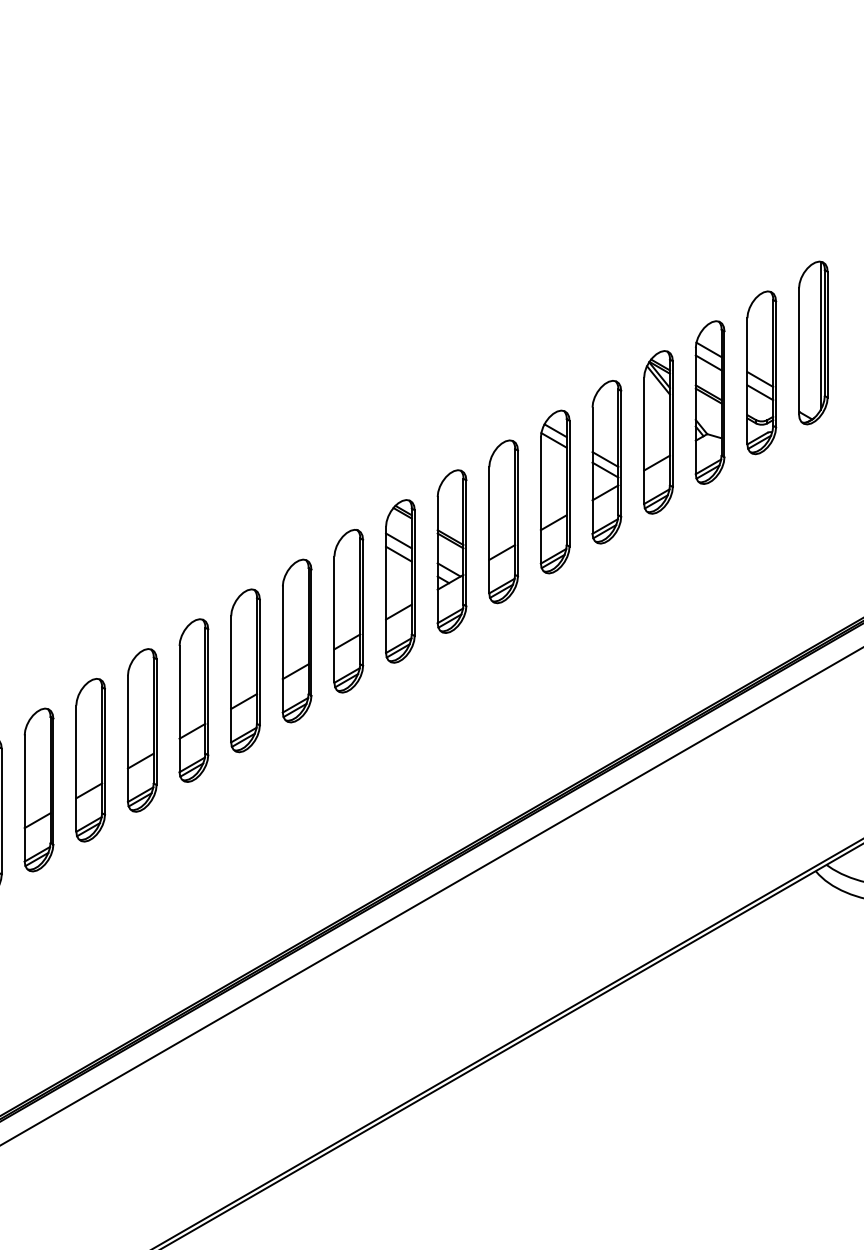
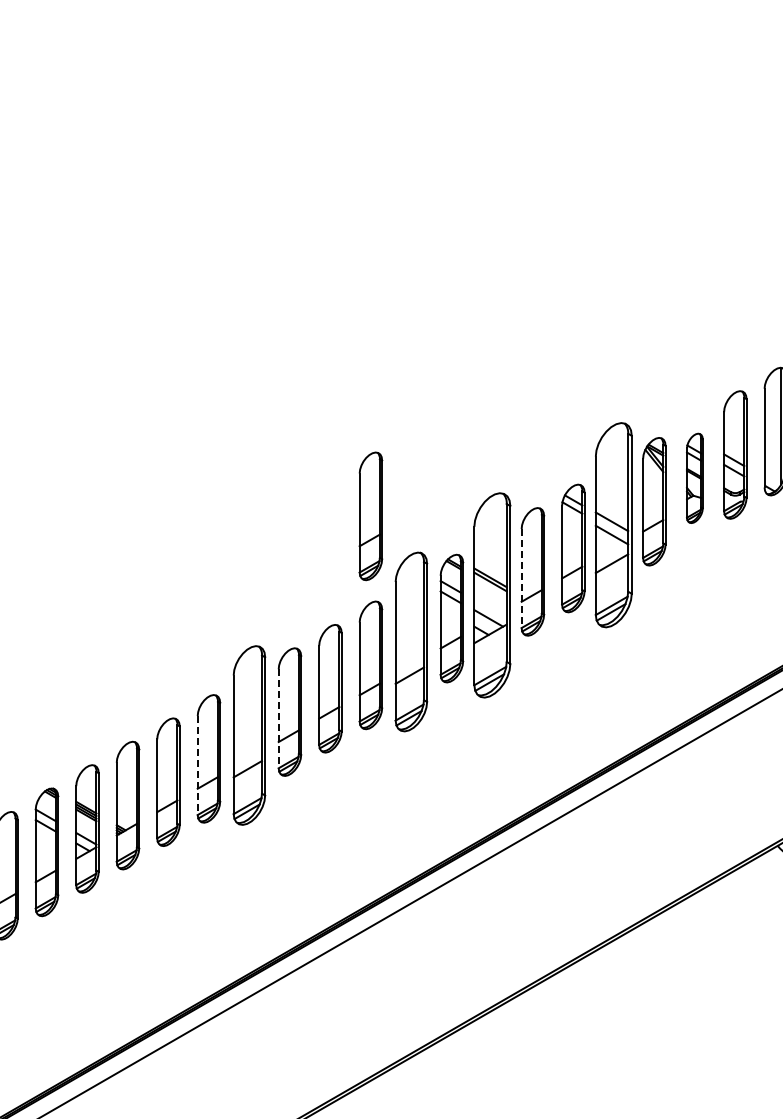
part: (709, 402) -> (694, 478), size x0.7
part: (296, 451) -> (370, 516), added
part: (606, 461) -> (613, 524), size x1.6
line: (489, 530) -> (521, 578), solid -> dashed
part: (452, 550) -> (492, 594), size x1.6
part: (348, 610) -> (411, 641), size x1.4
line: (179, 710) -> (278, 719), solid -> dashed
part: (142, 730) -> (249, 735), size x1.4
line: (76, 768) -> (197, 765), solid -> dashed

